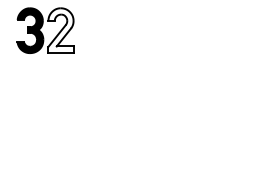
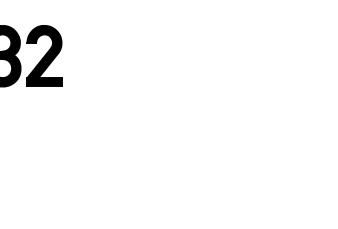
fill: (60, 30) -> (43, 55), added

